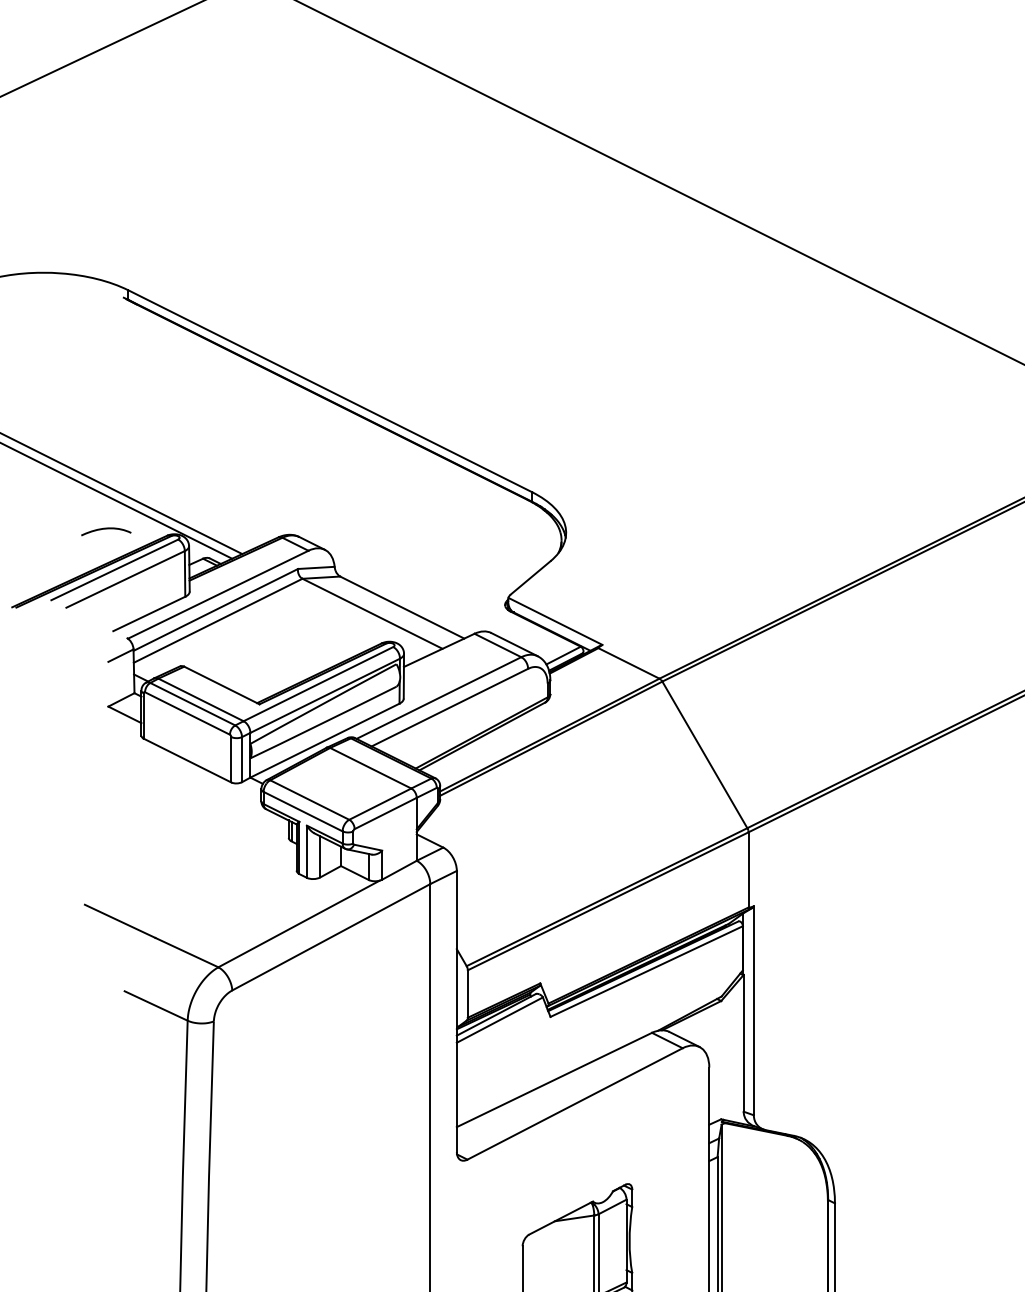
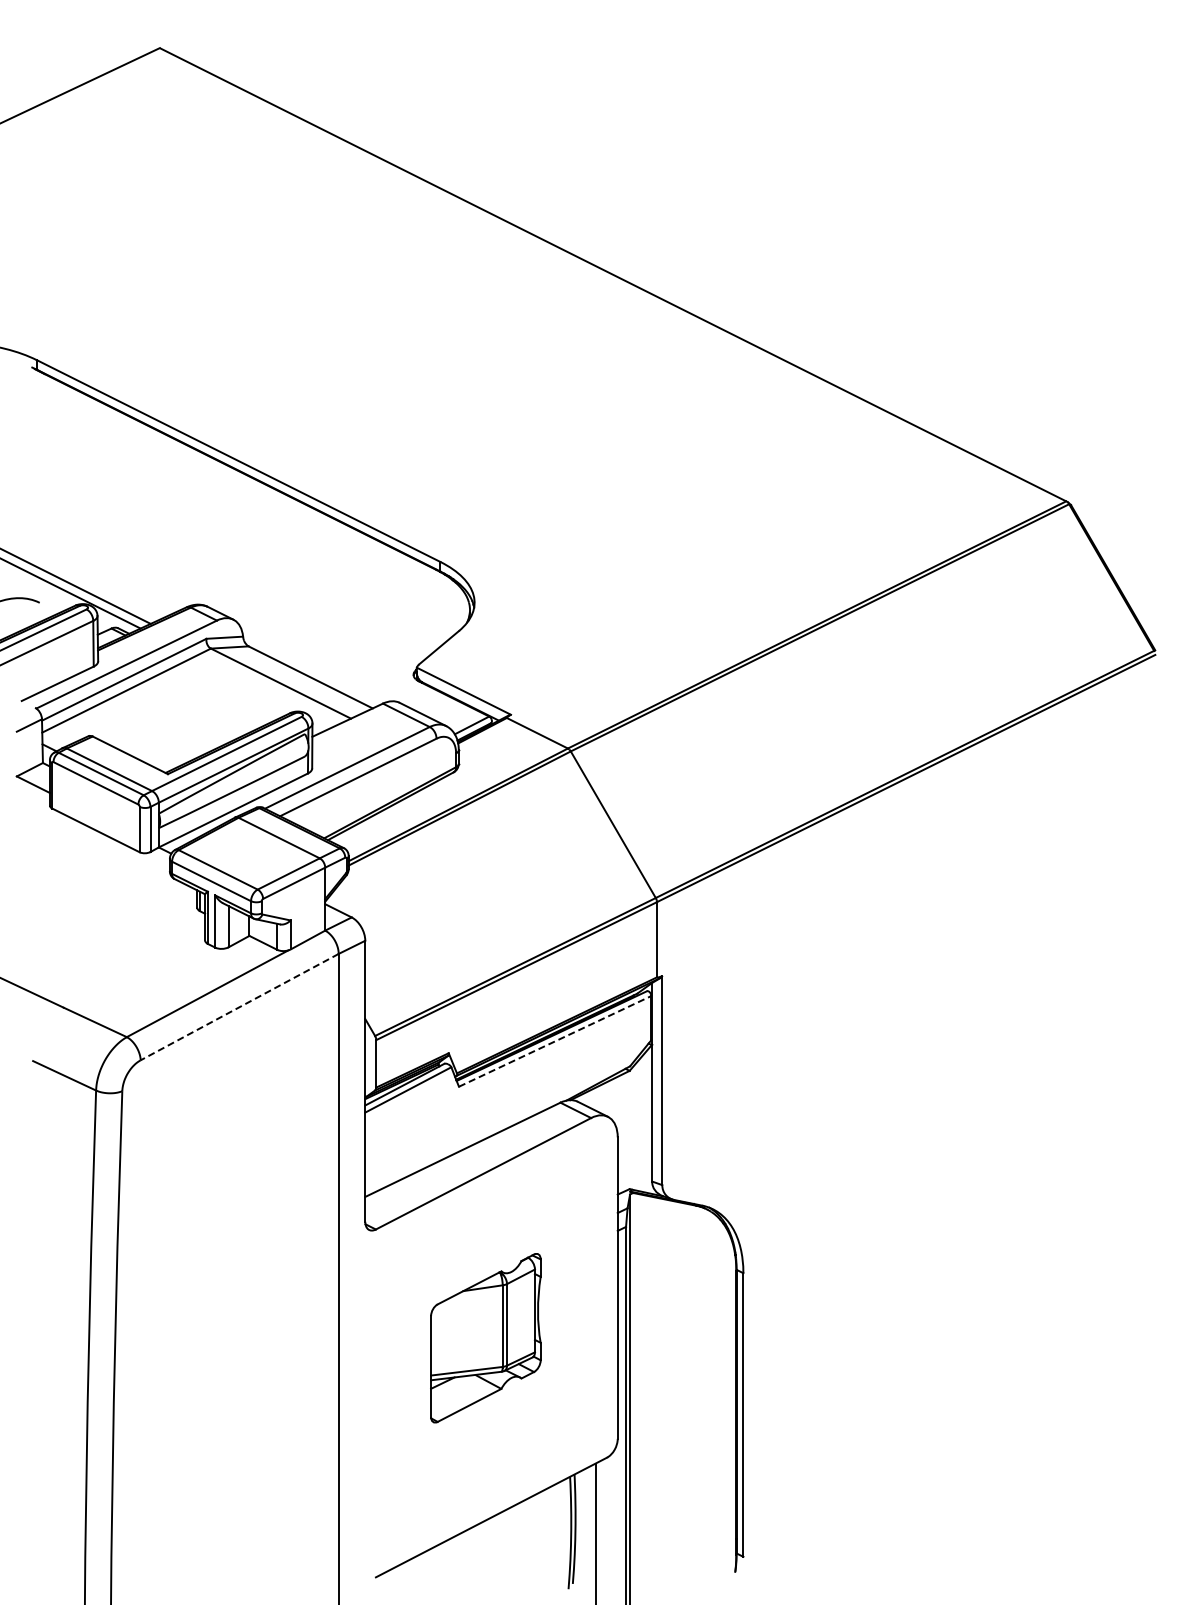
line: (331, 937) -> (239, 1007), solid -> dashed
line: (647, 971) -> (555, 1041), solid -> dashed

